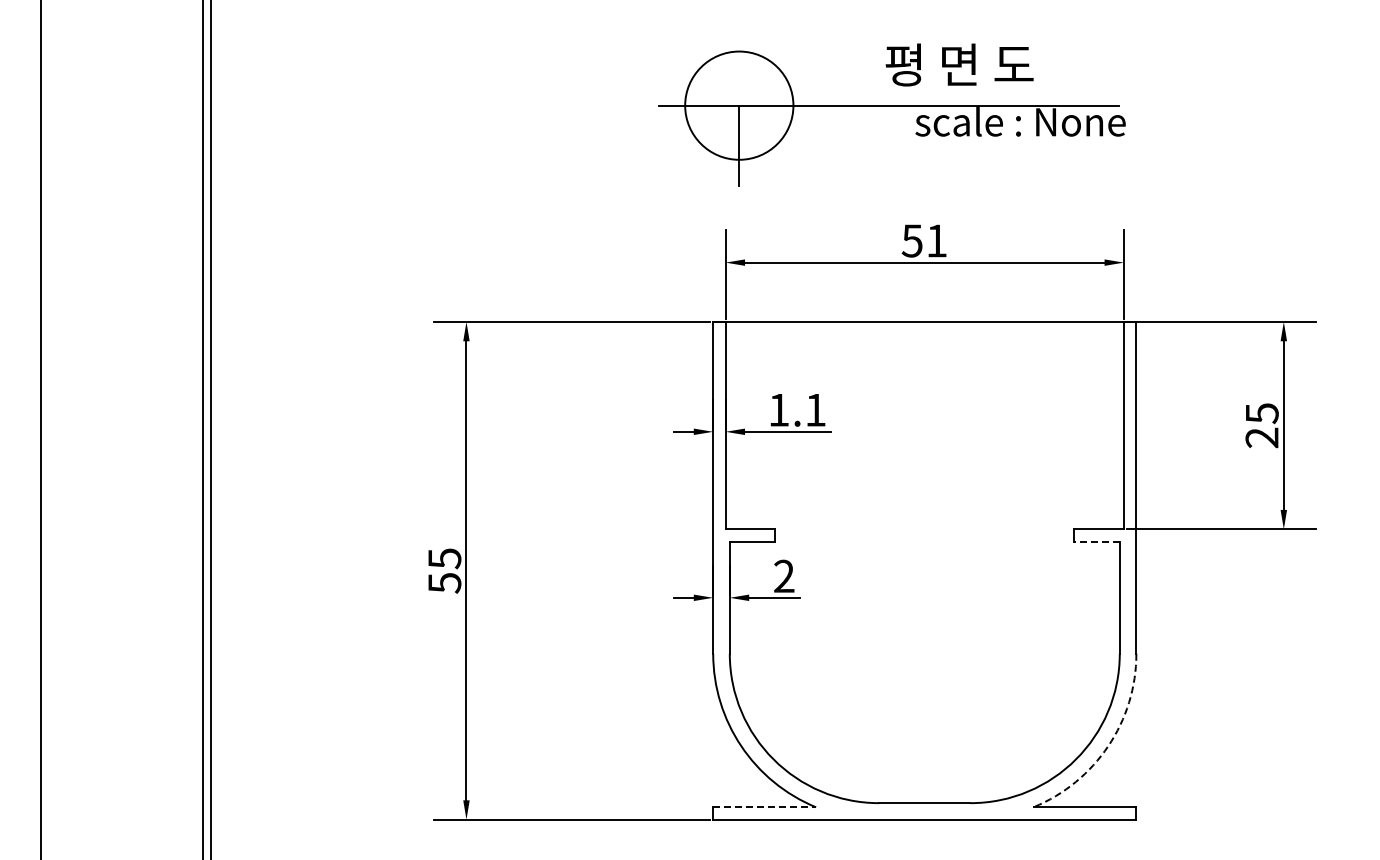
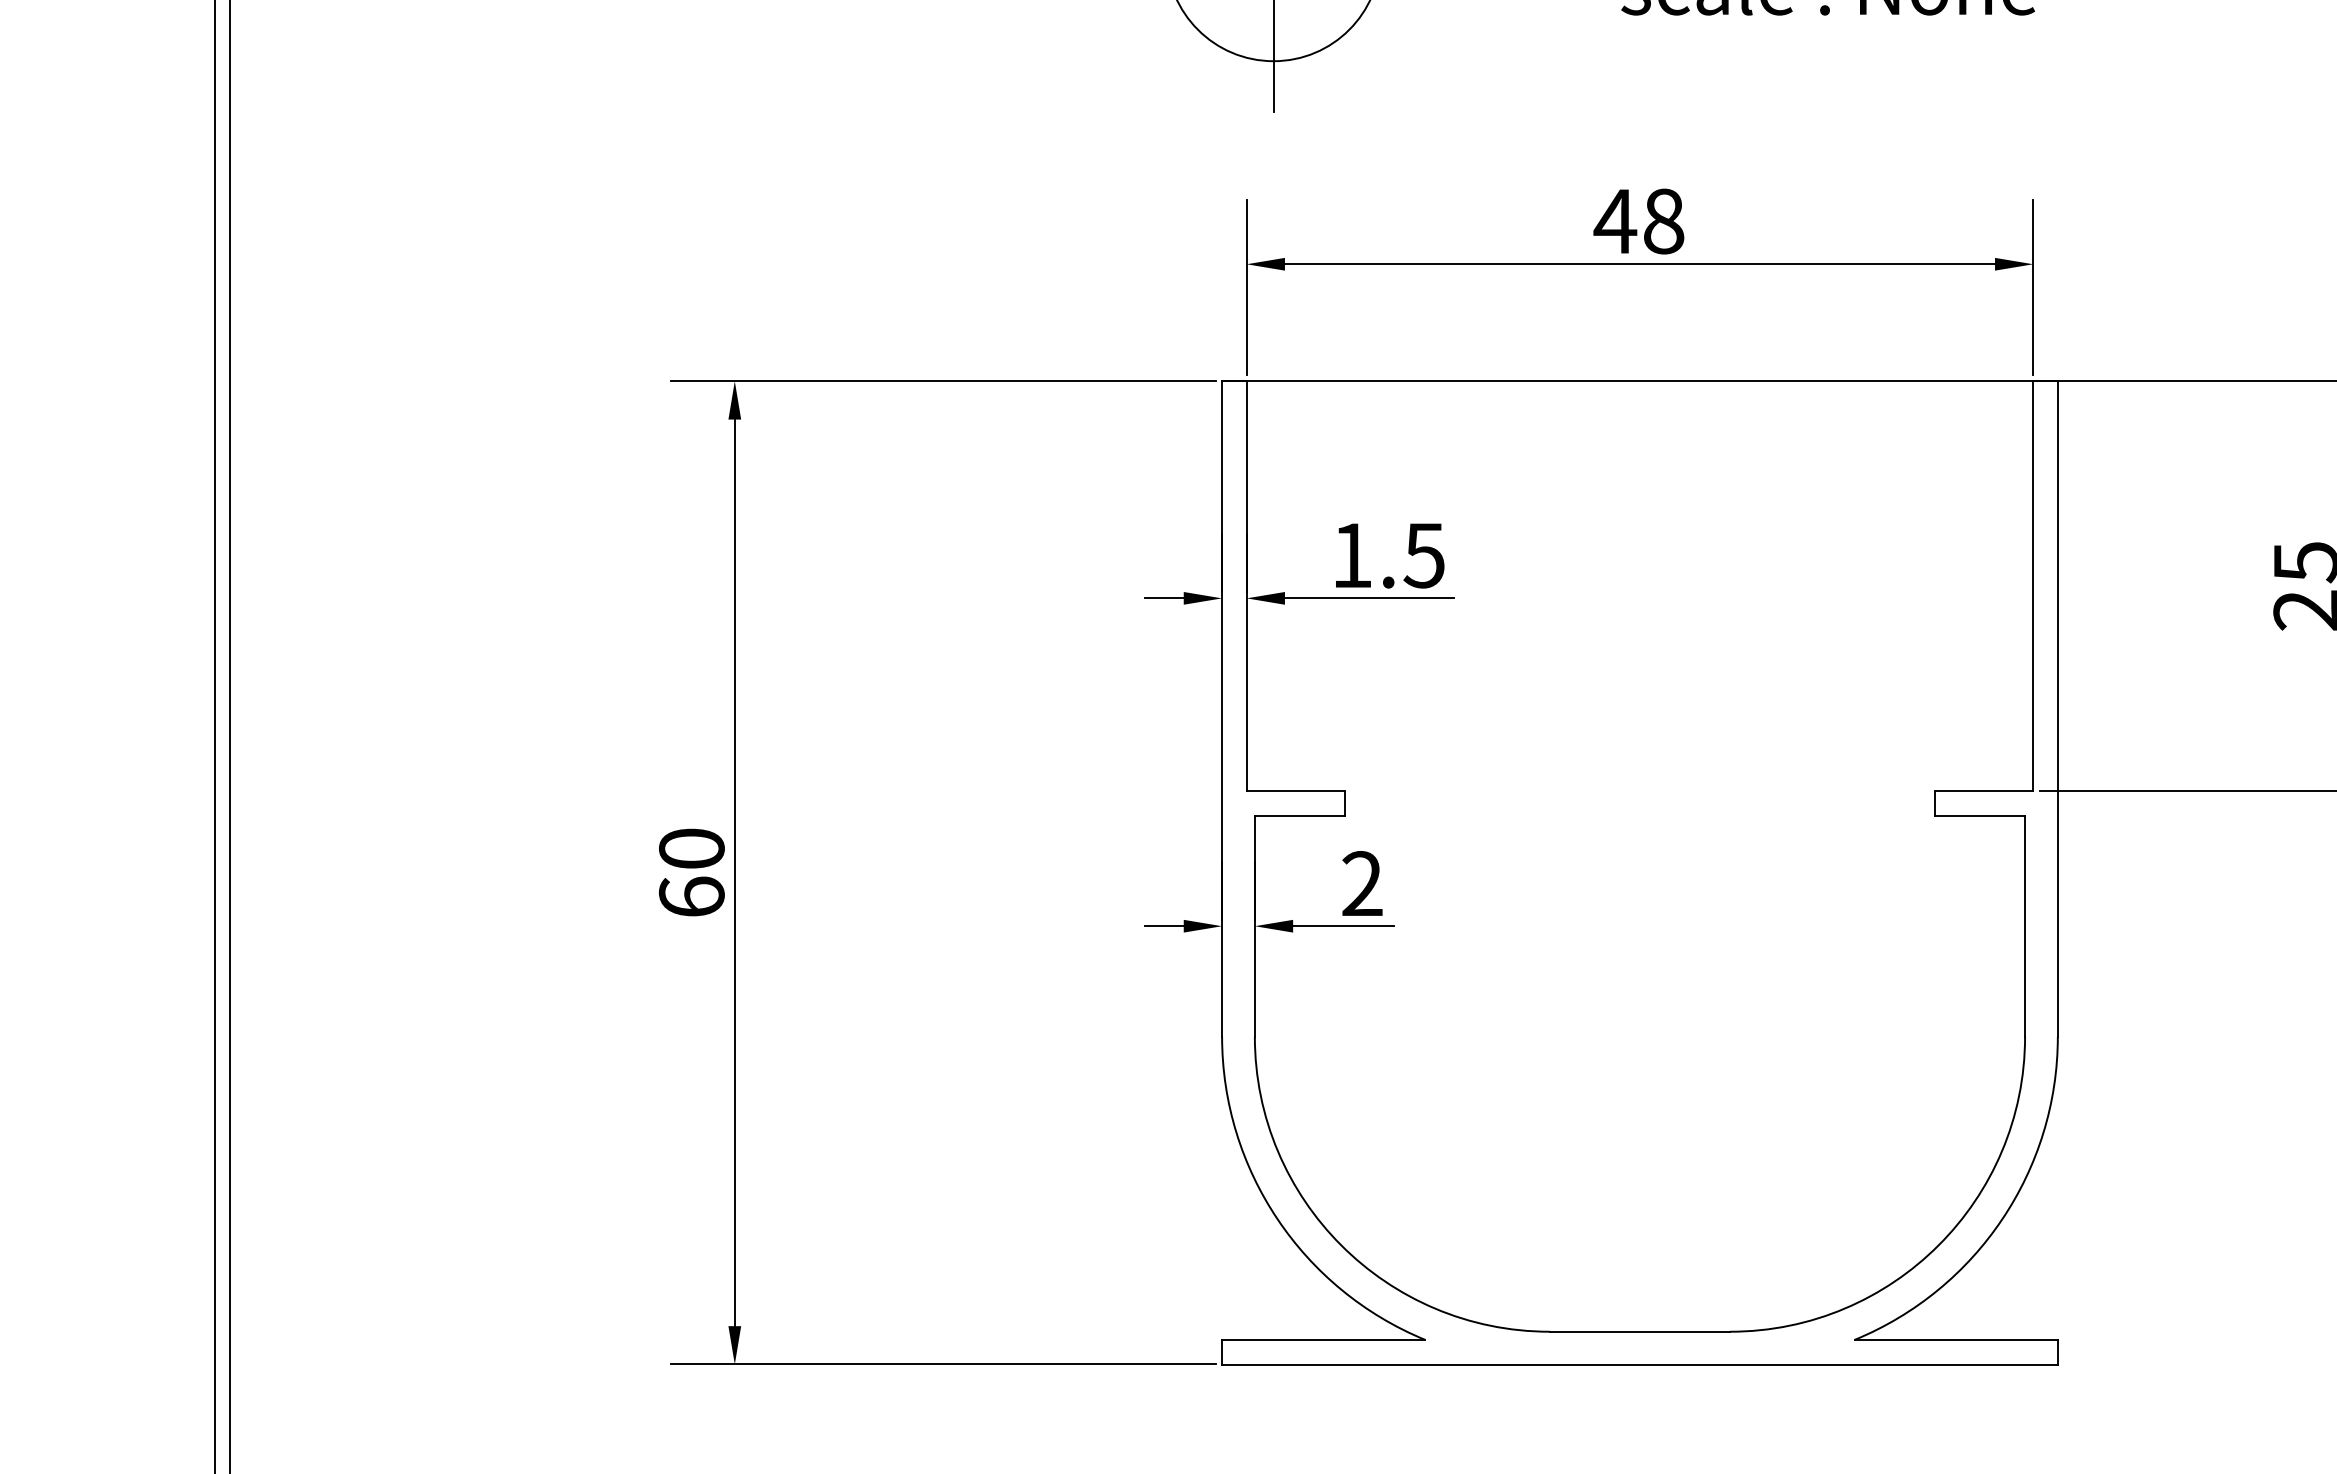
text: (924, 240) -> (1639, 220), 51 -> 48
text: (815, 410) -> (1424, 556), 1.1 -> 1.5
line: (1096, 541) -> (1979, 814), dashed -> solid
text: (444, 570) -> (691, 872), 55 -> 60
arc: (1108, 746) -> (2002, 1219), dashed -> solid
line: (765, 807) -> (1325, 1340), dashed -> solid

